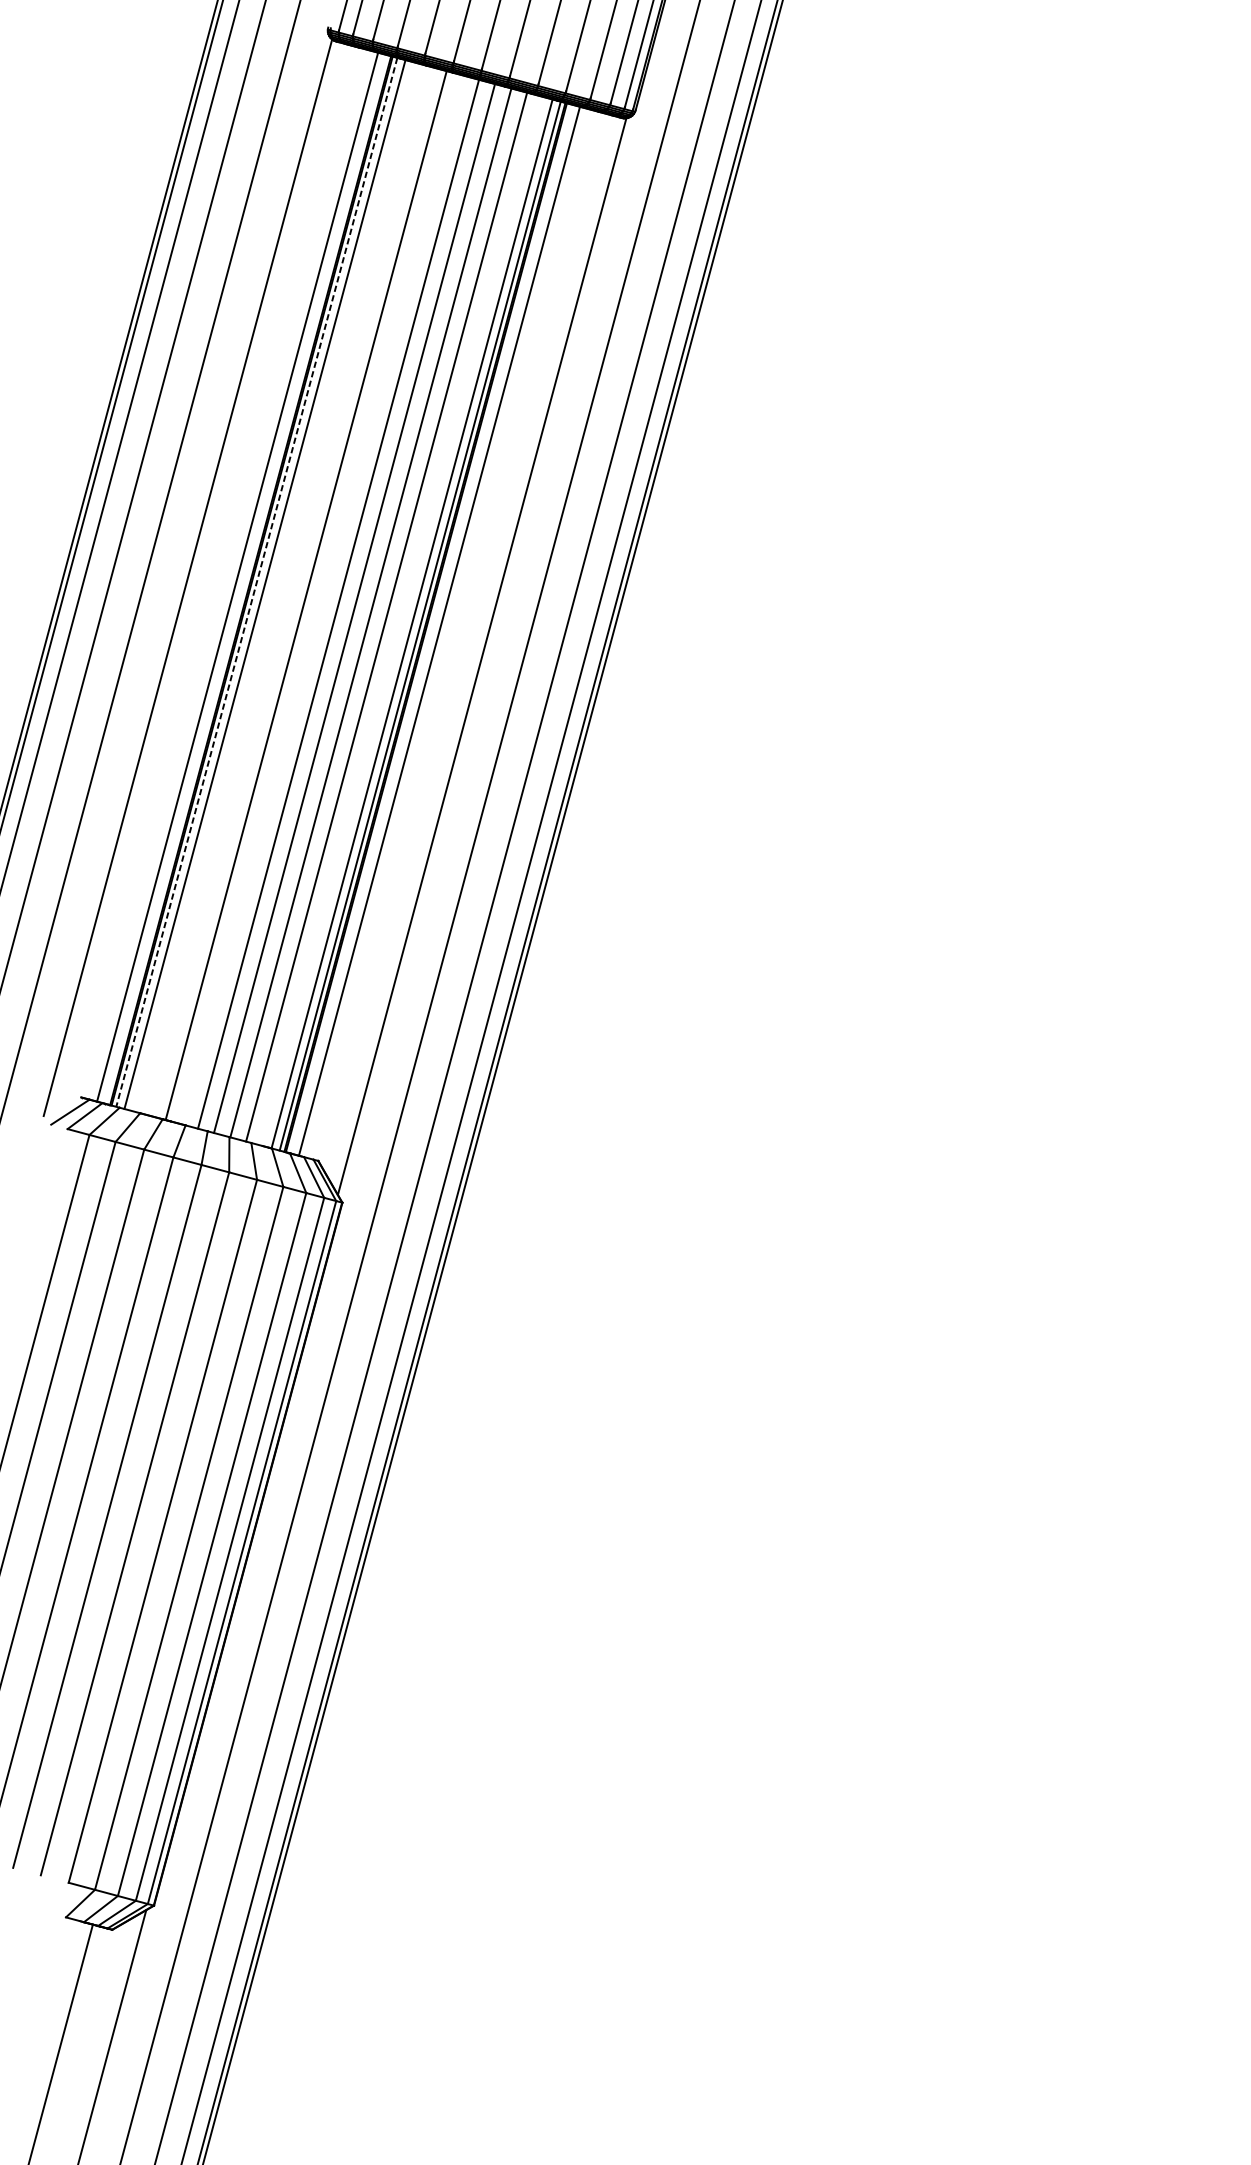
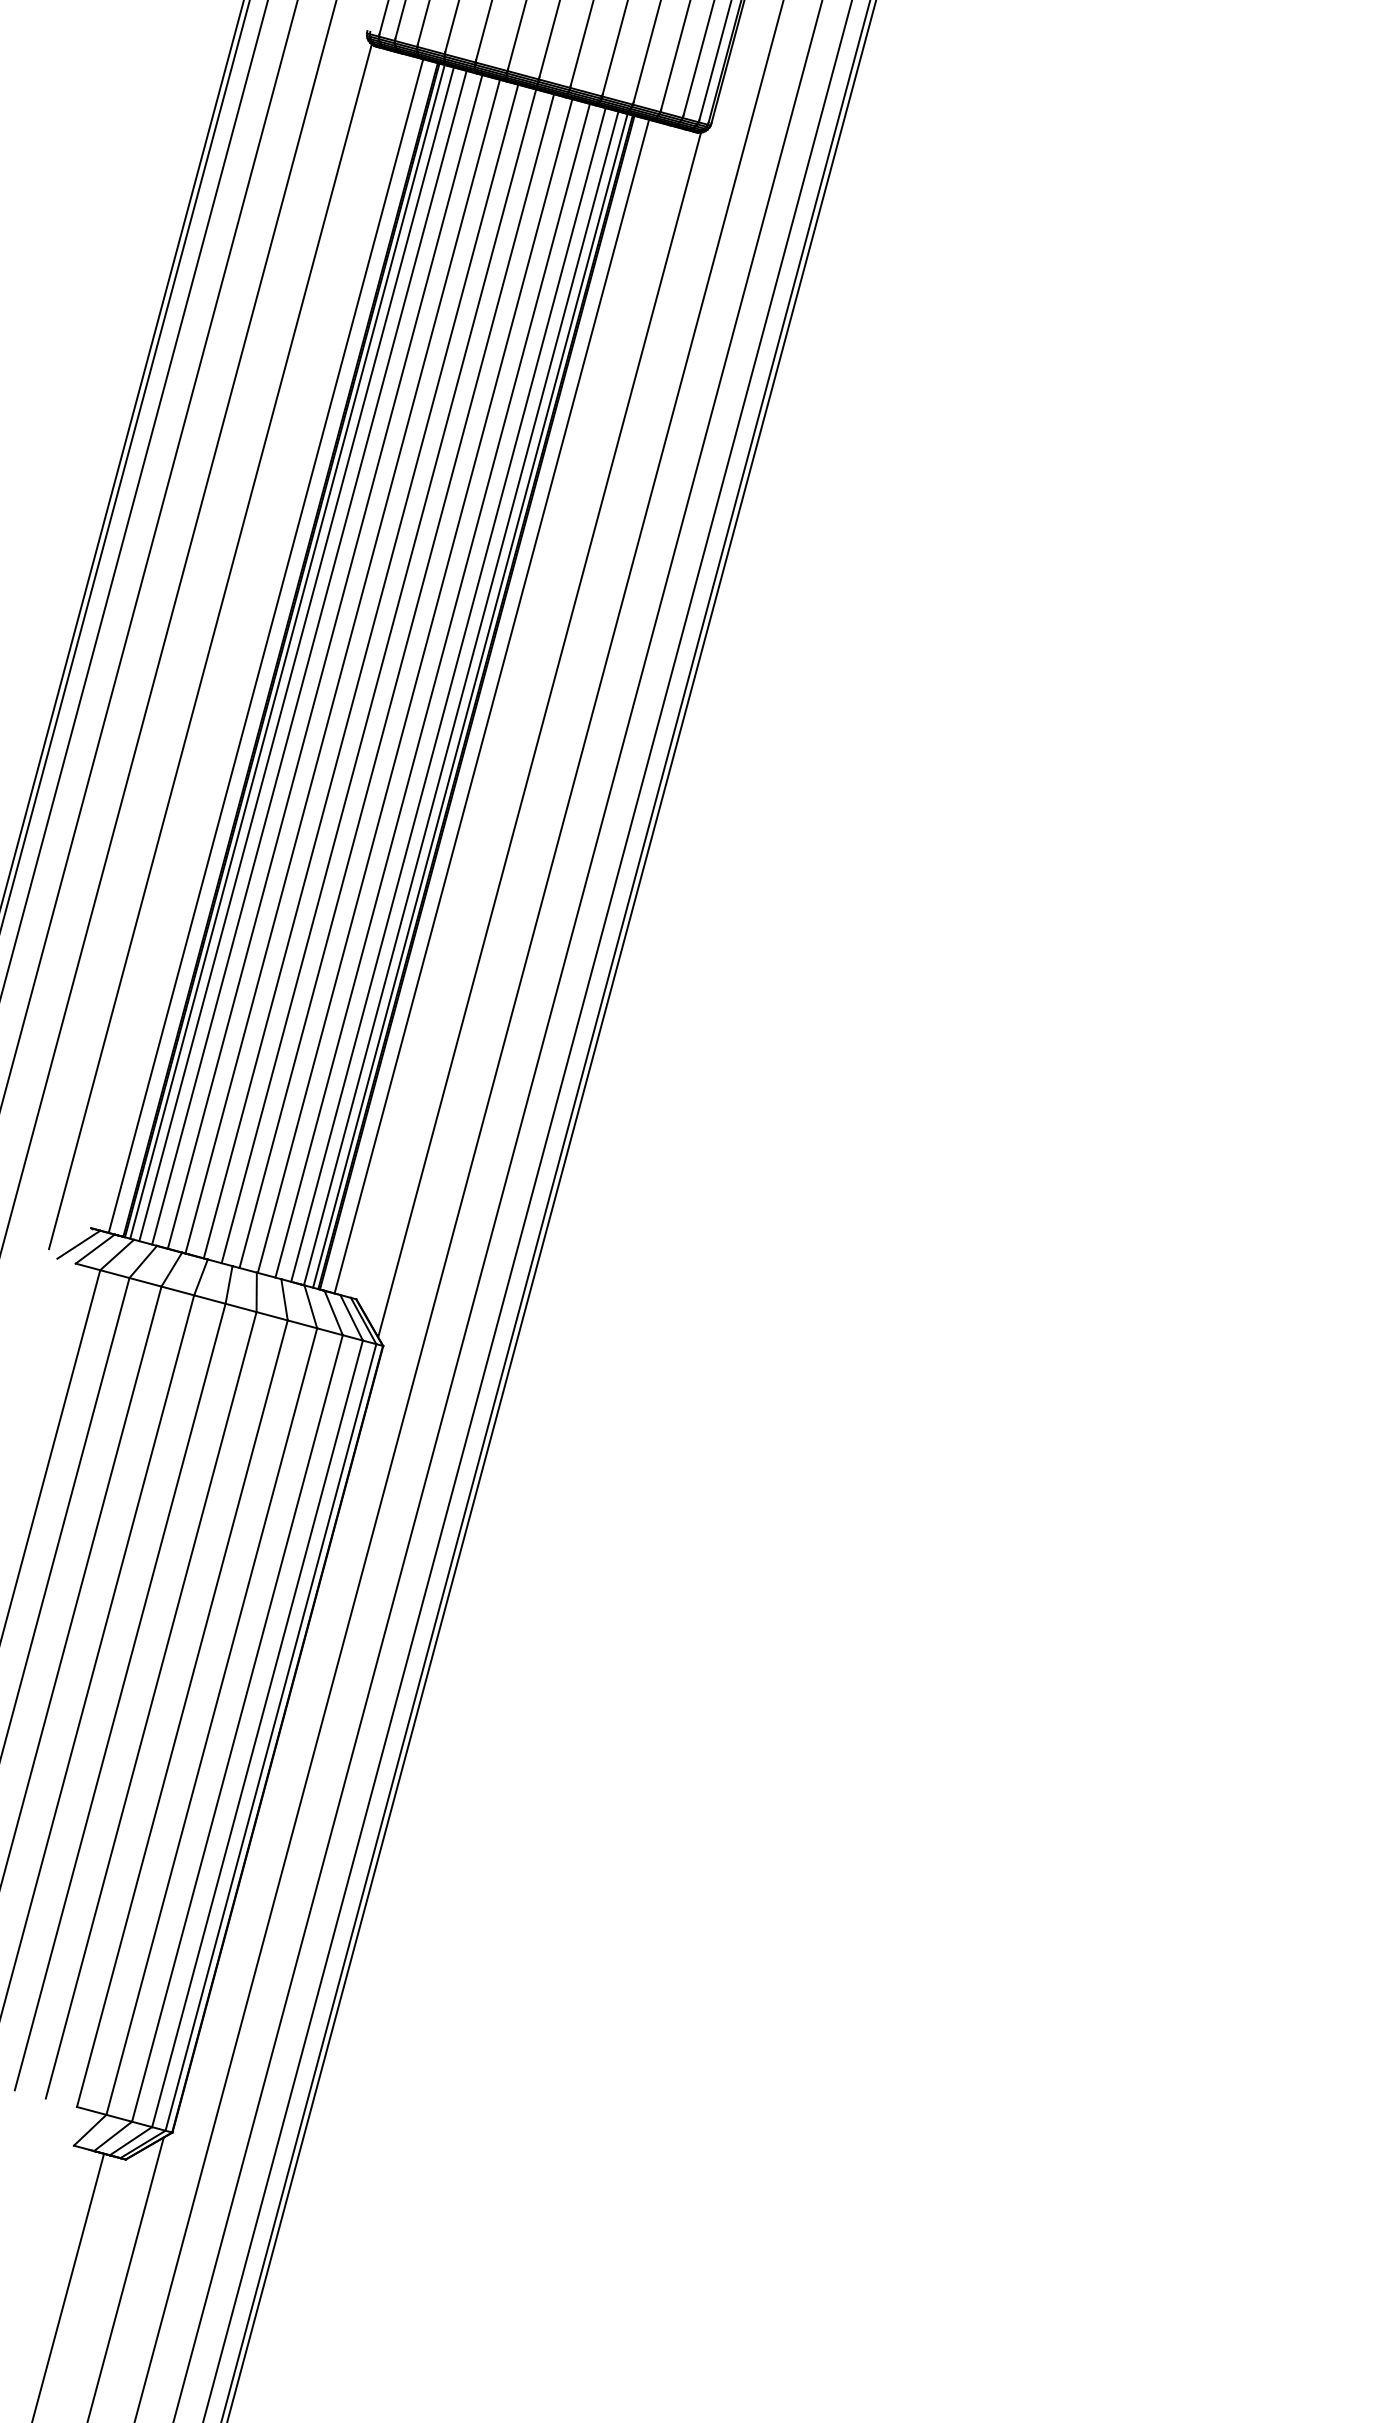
line: (256, 582) -> (287, 651), dashed -> solid
line: (276, 587) -> (309, 657), added
line: (289, 590) -> (324, 661), added
line: (322, 599) -> (360, 671), added
line: (400, 620) -> (448, 694), added

